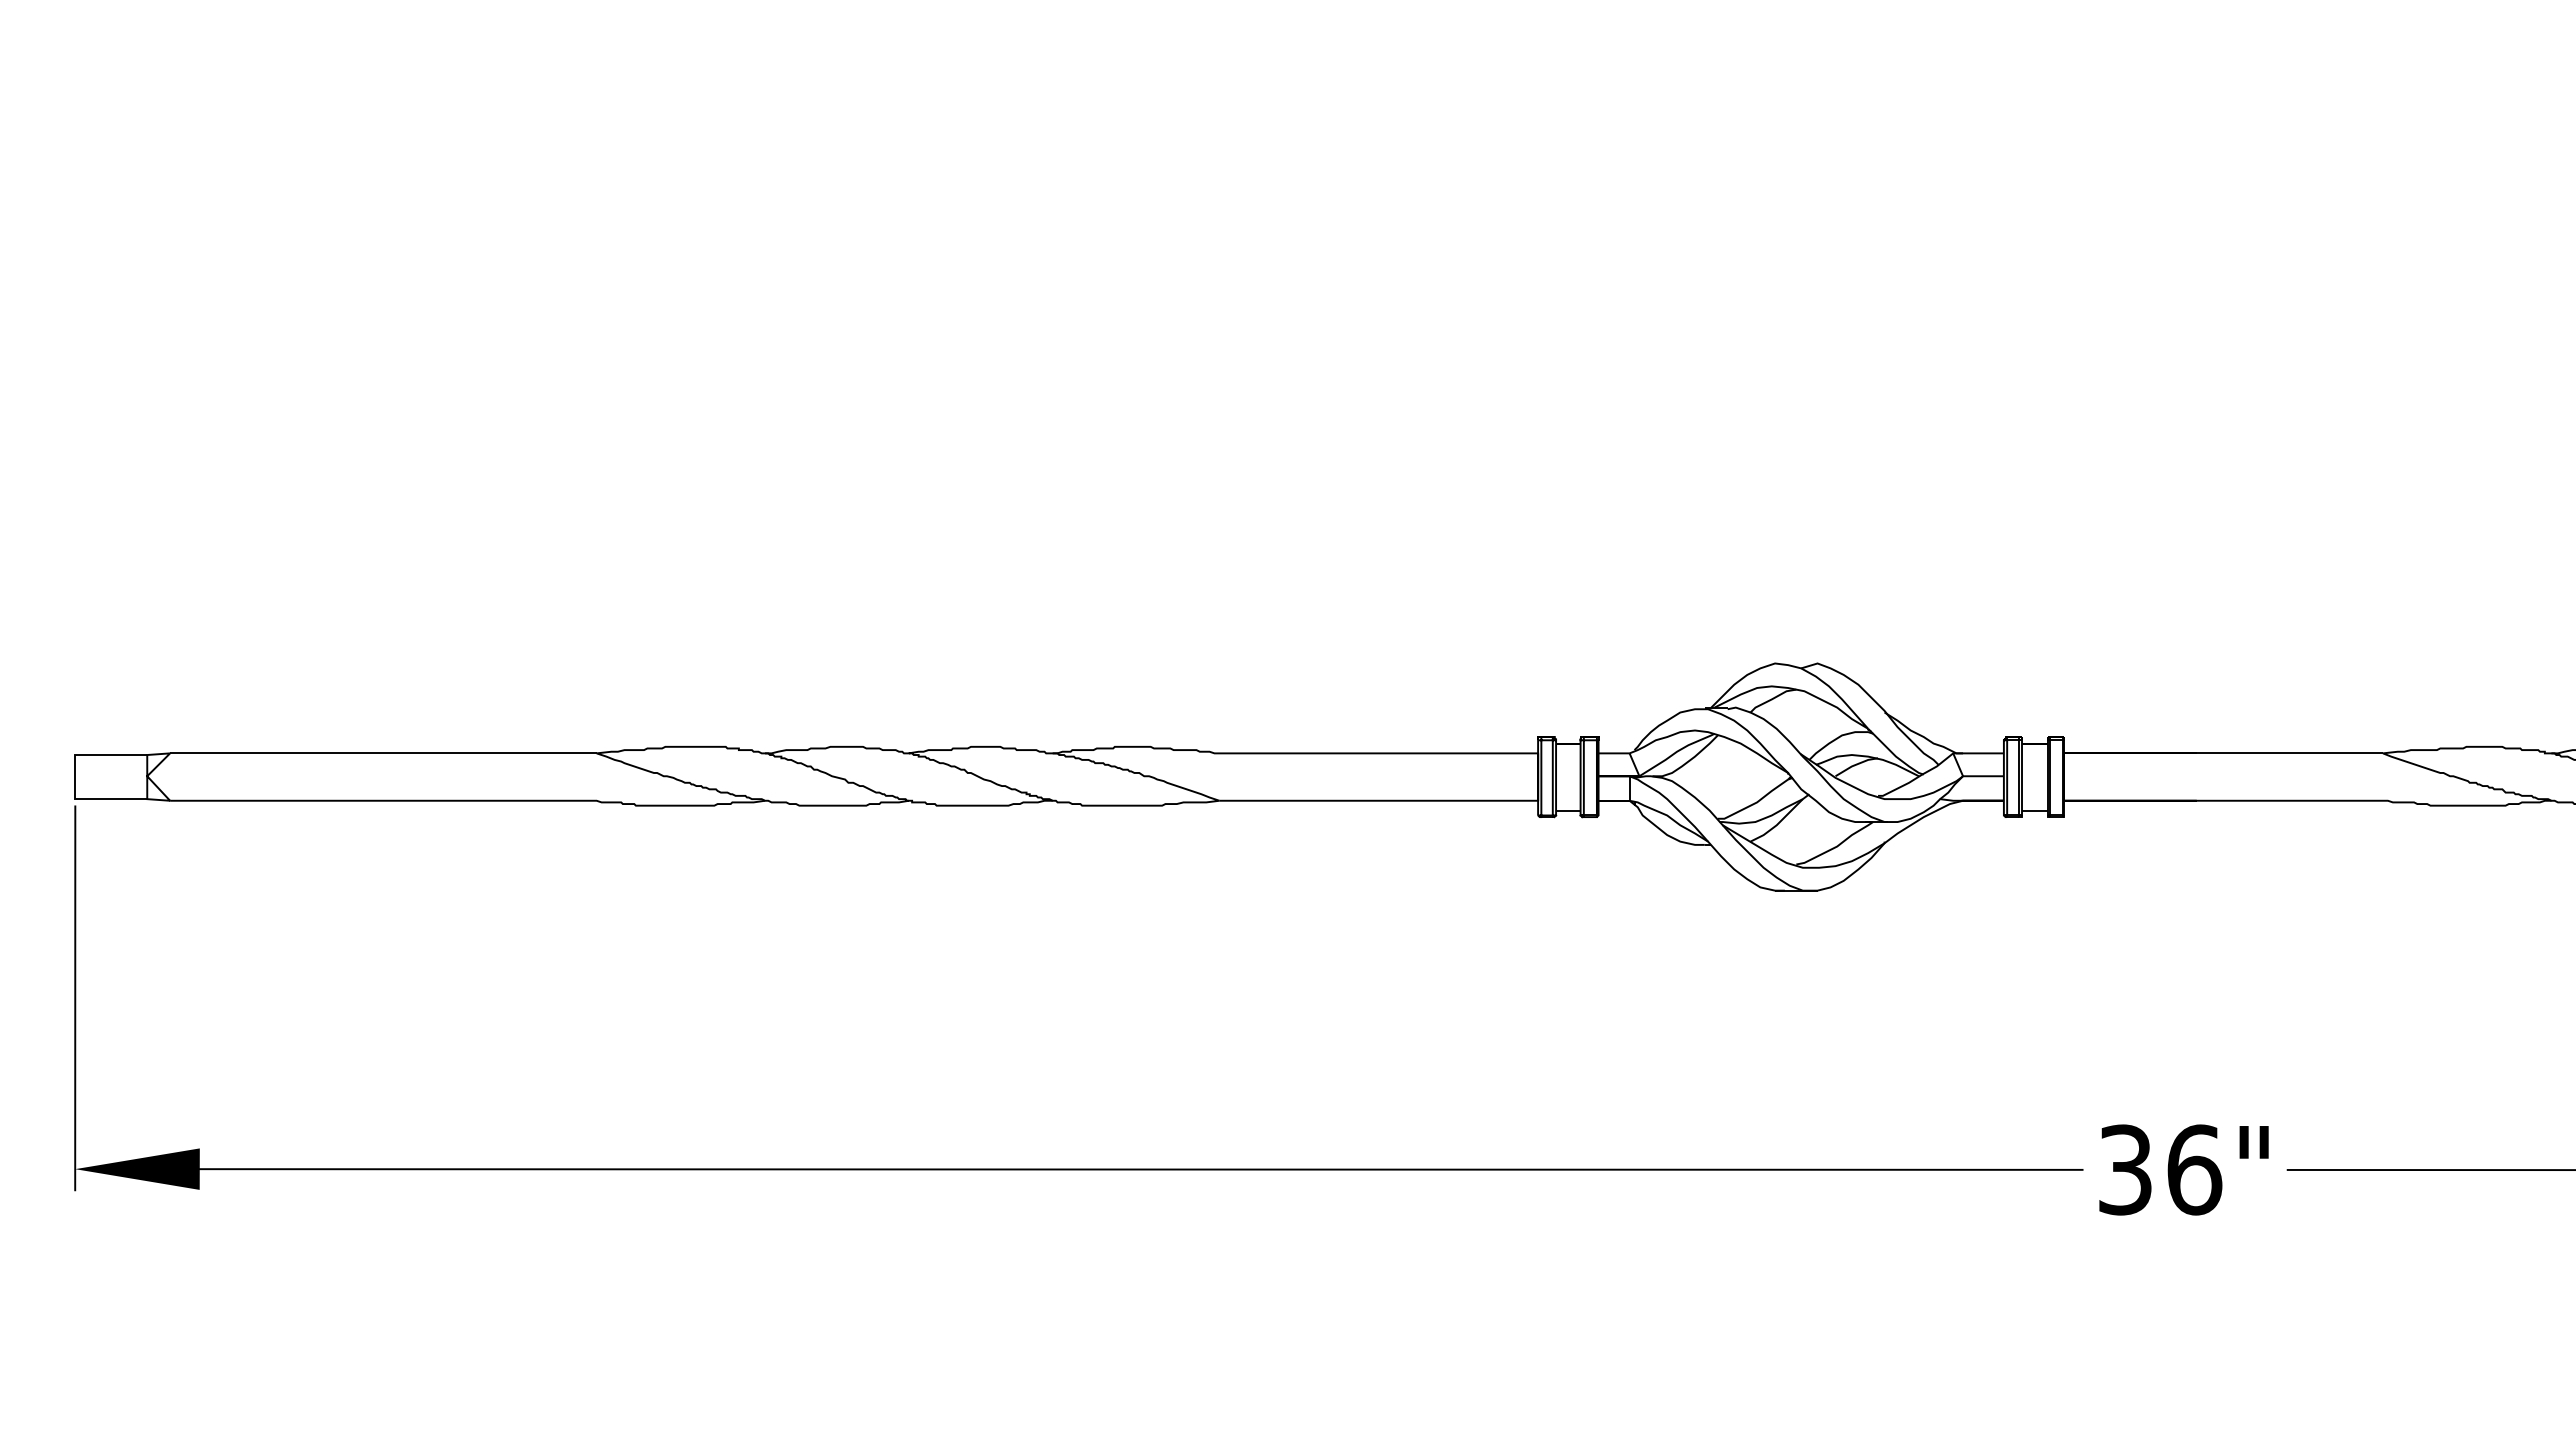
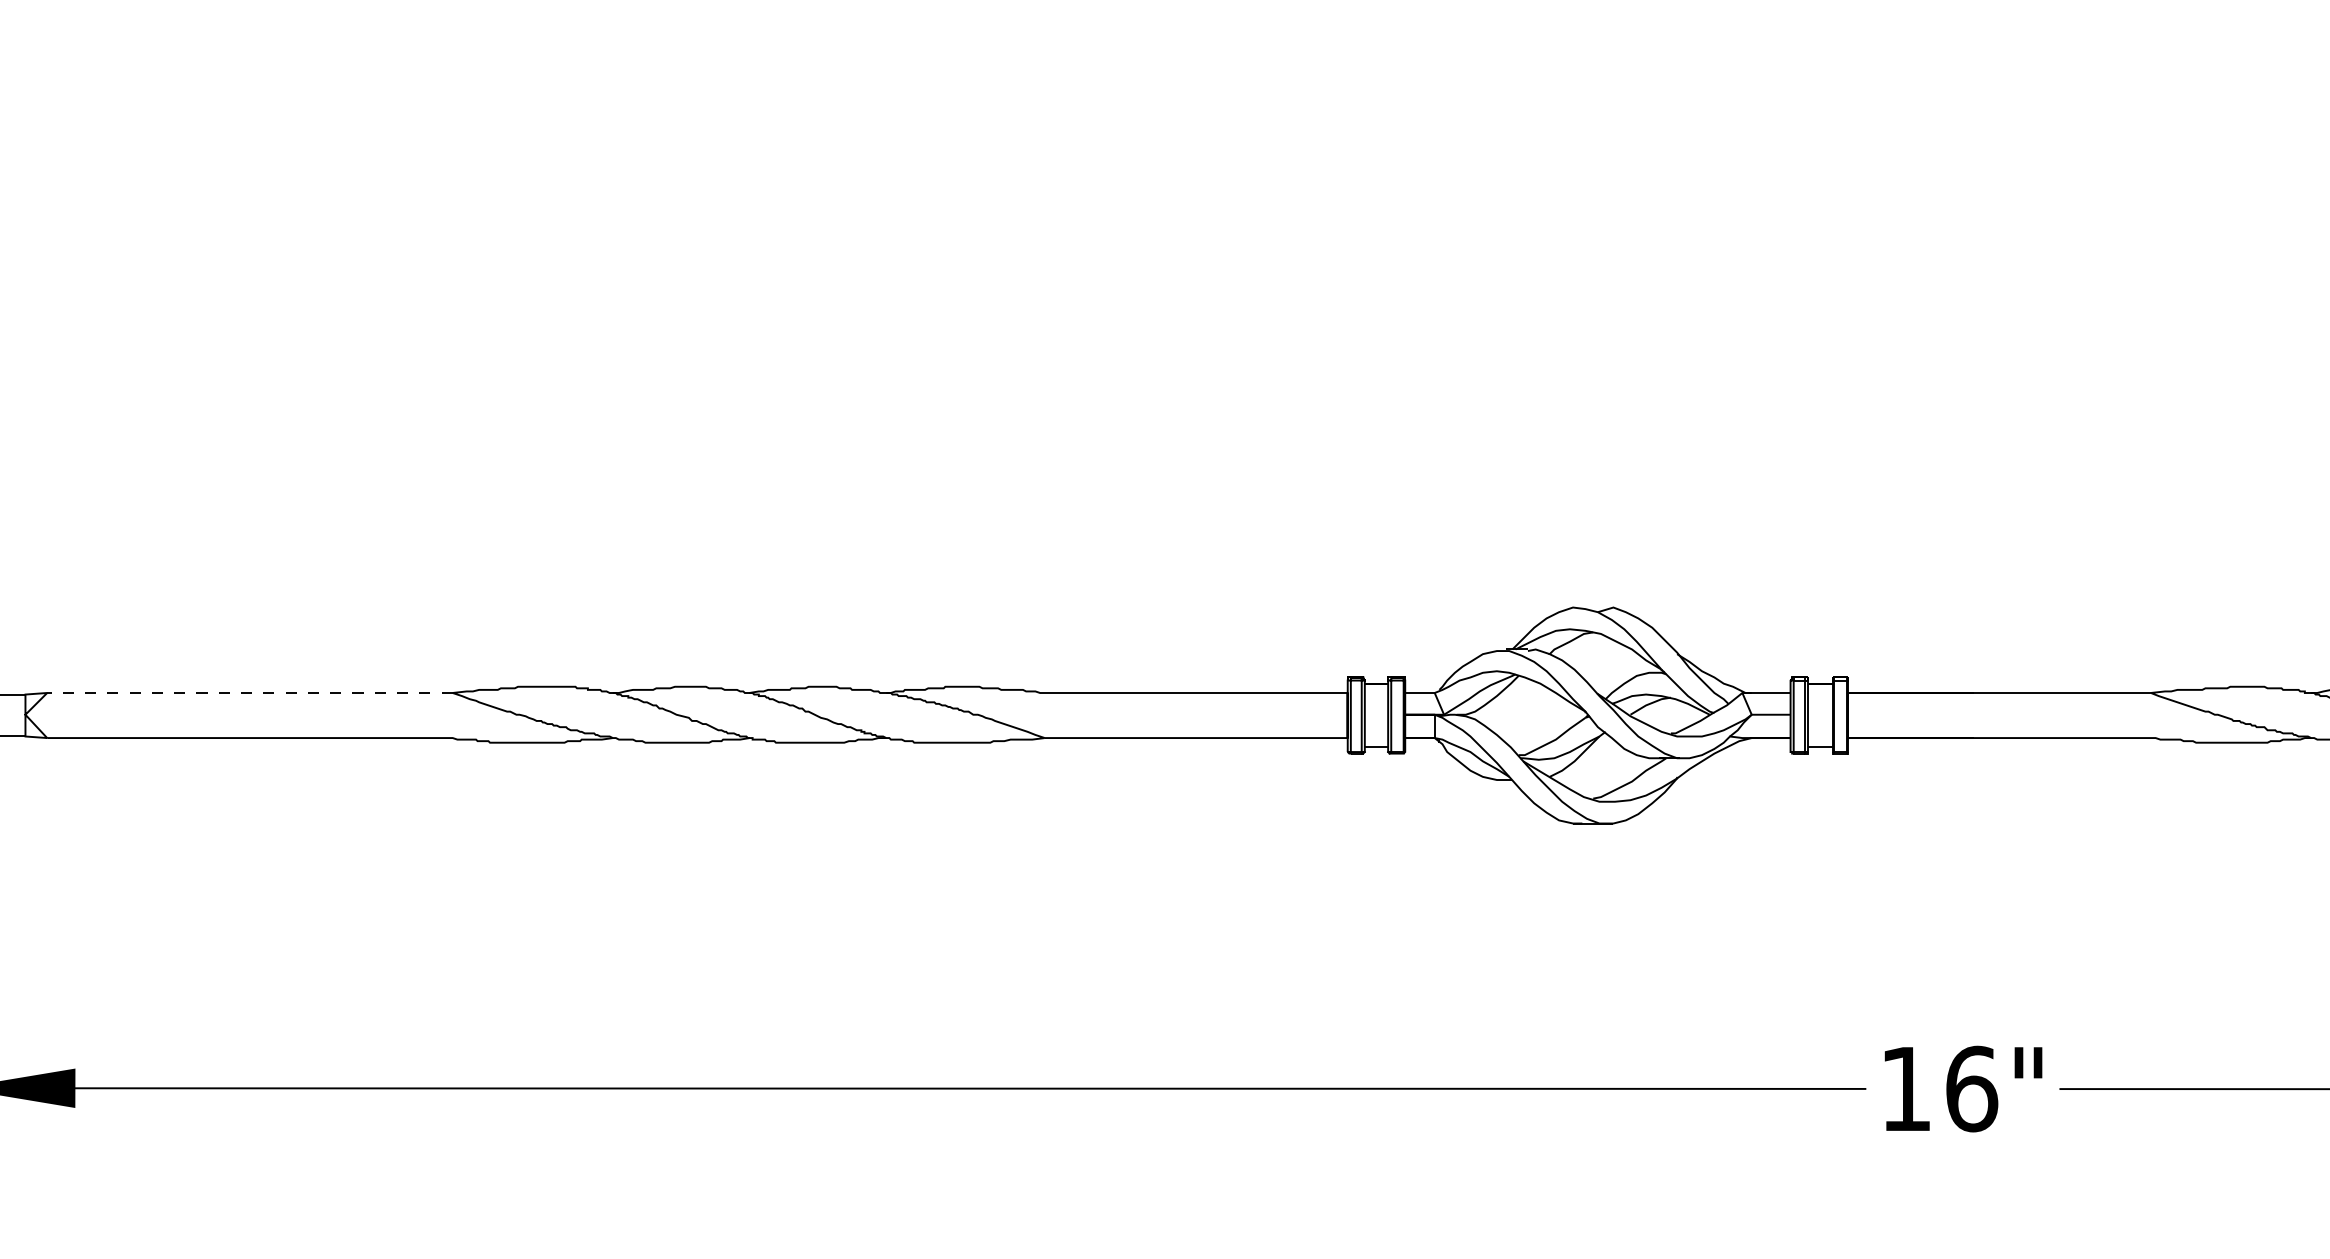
line: (382, 753) -> (249, 693), solid -> dashed
text: (2125, 1169) -> (1906, 1088), 36" -> 16"

